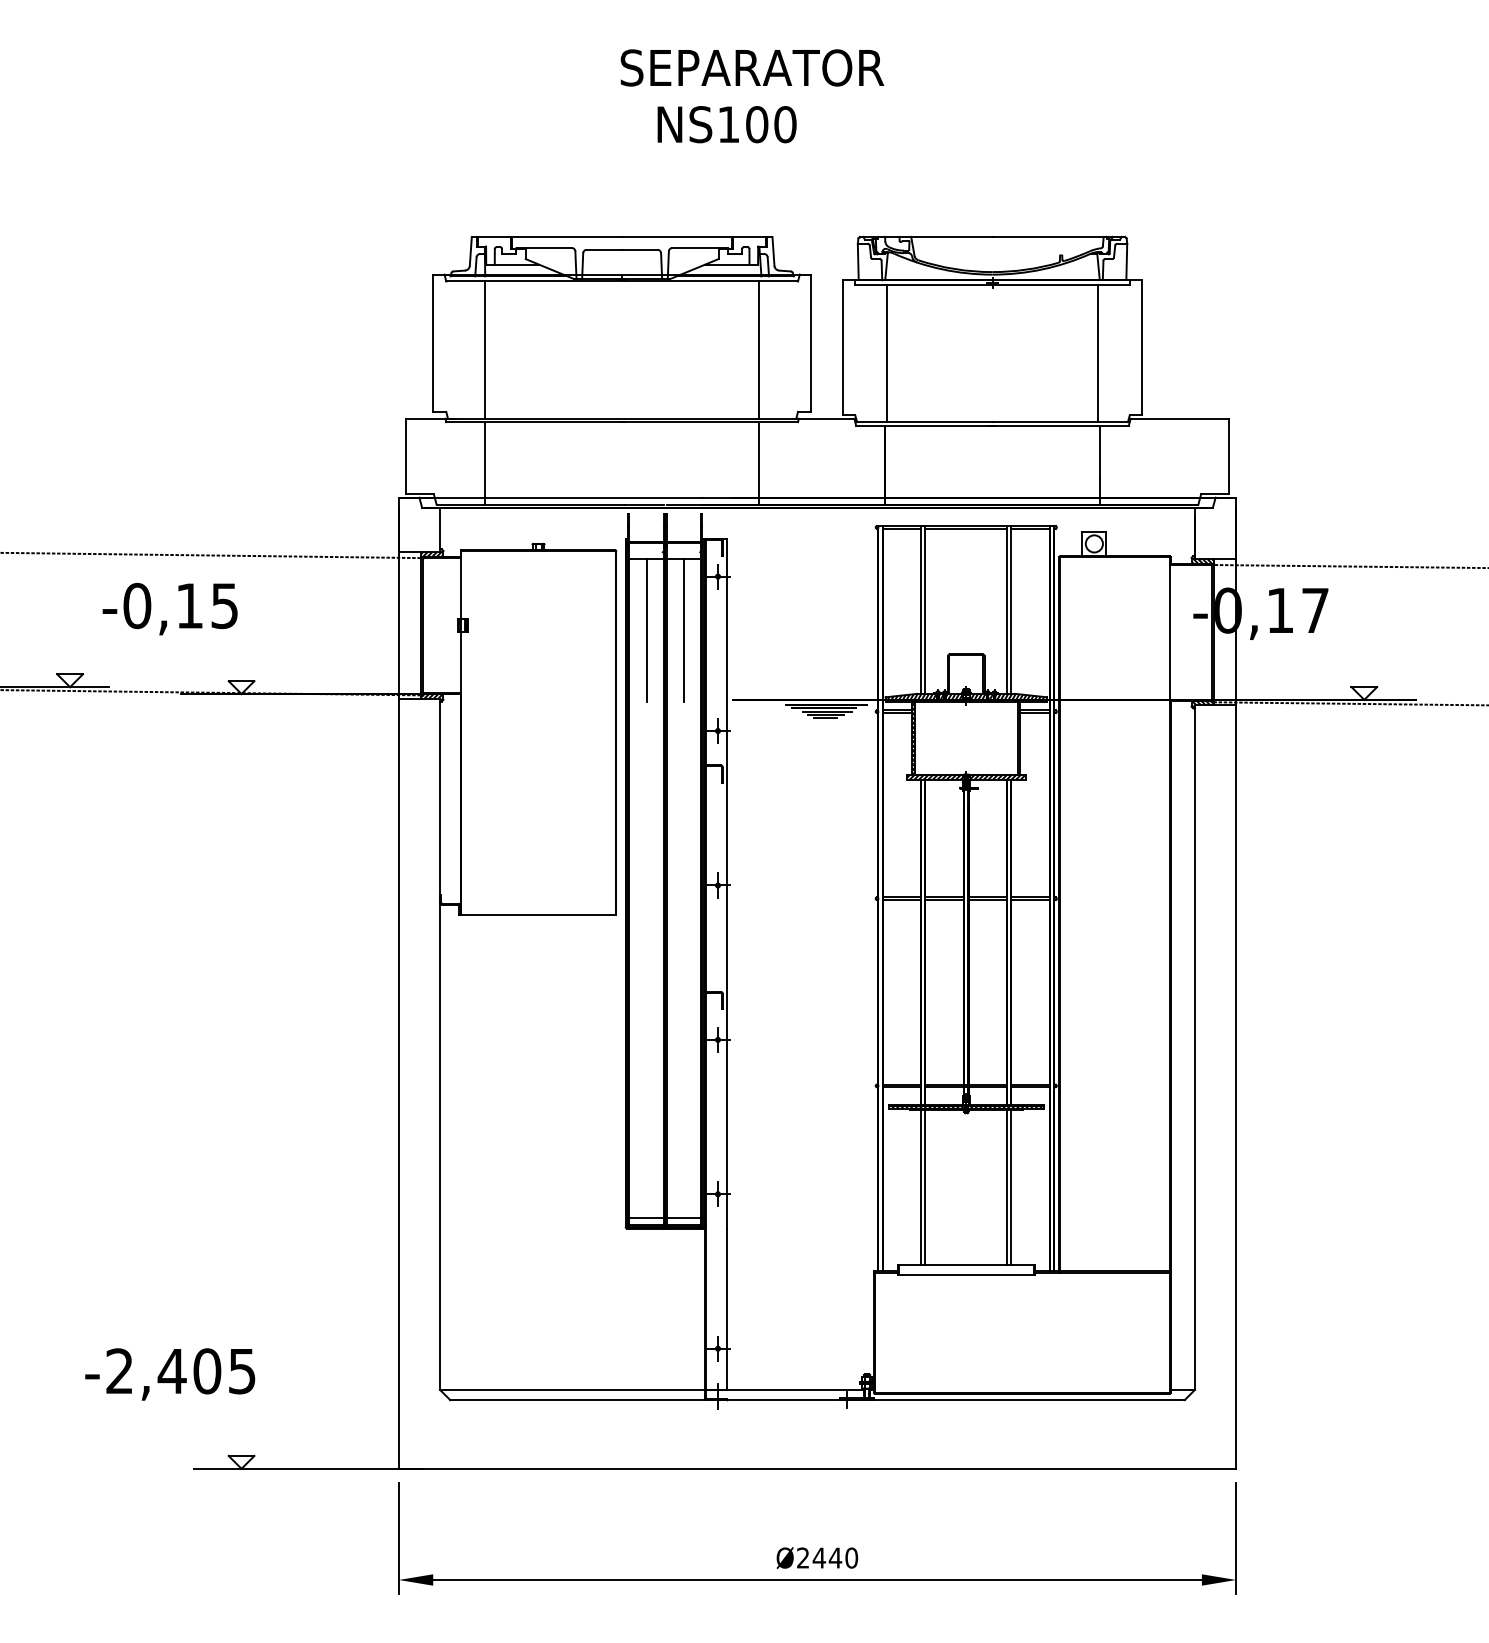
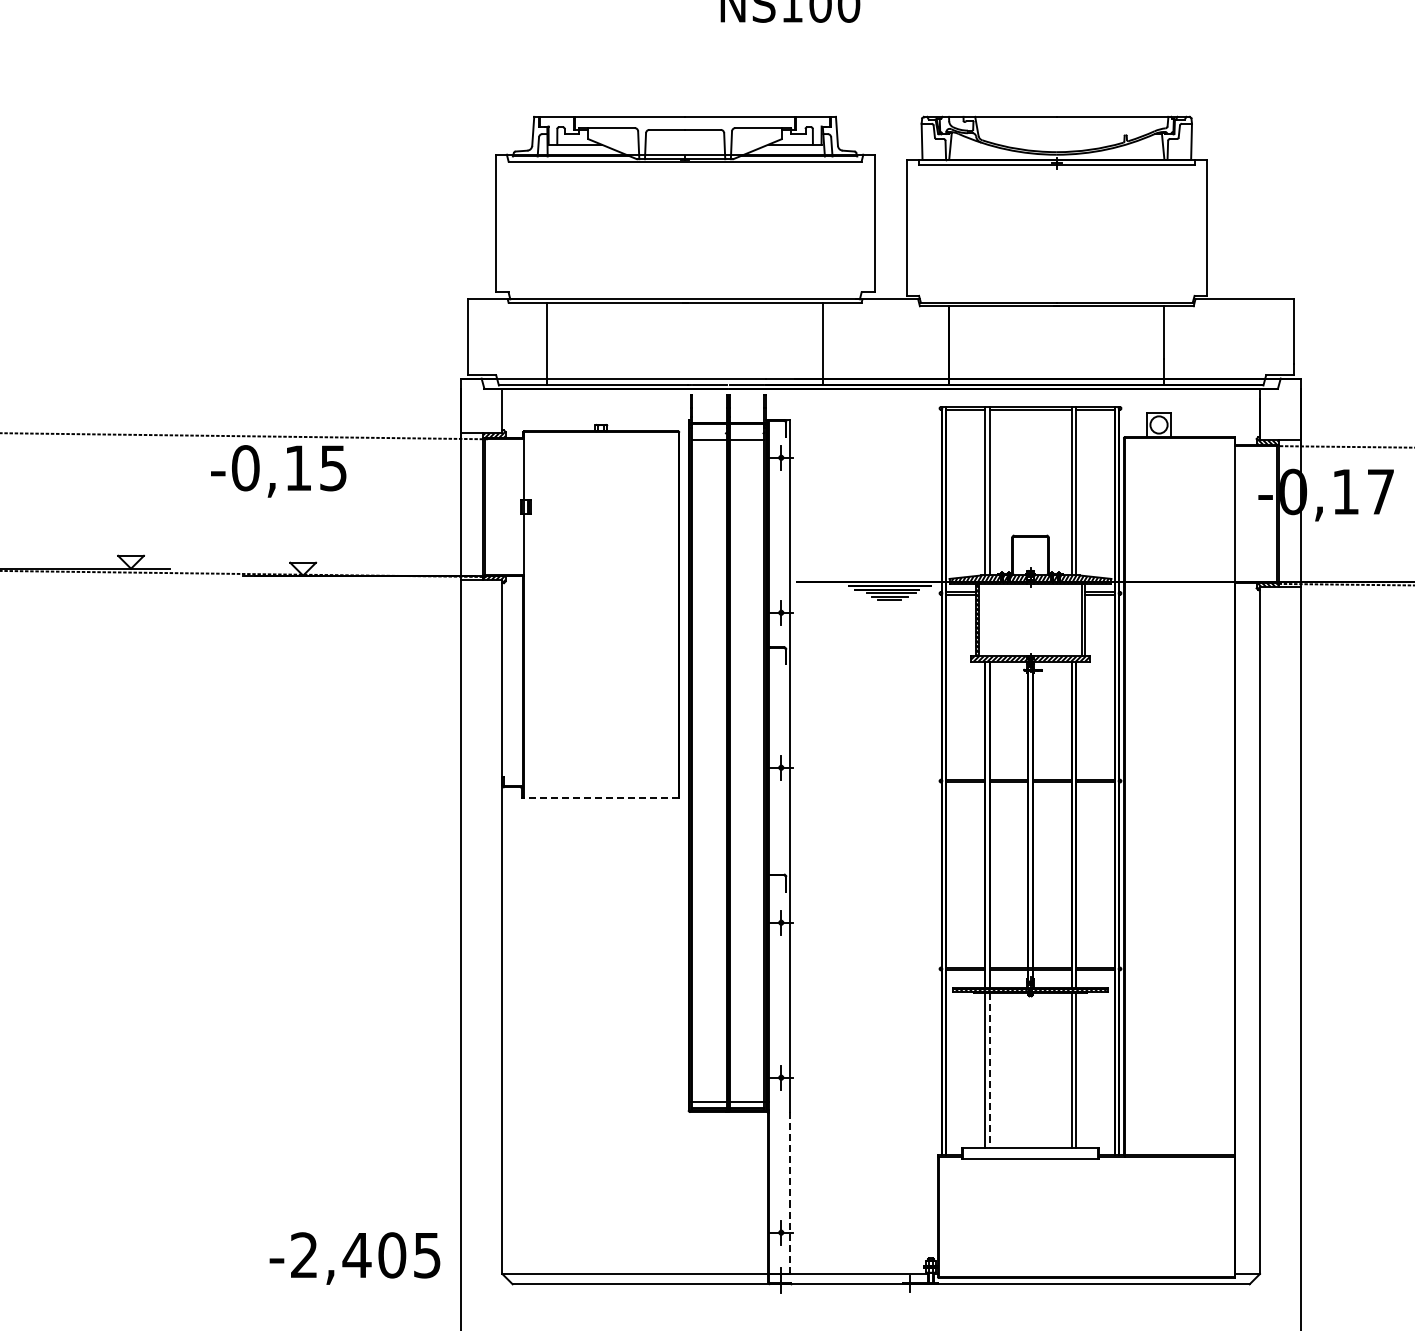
line: (484, 349) -> (546, 229), removed
line: (759, 349) -> (822, 229), removed
line: (887, 353) -> (951, 233), removed
line: (1098, 353) -> (1163, 233), removed
text: (169, 609) -> (277, 471), moved
line: (646, 630) -> (709, 511), removed
line: (683, 630) -> (746, 511), removed
line: (538, 915) -> (601, 797), solid -> dashed
line: (925, 1187) -> (989, 1070), solid -> dashed
line: (727, 1309) -> (790, 1193), solid -> dashed
text: (170, 1374) -> (355, 1258), moved

